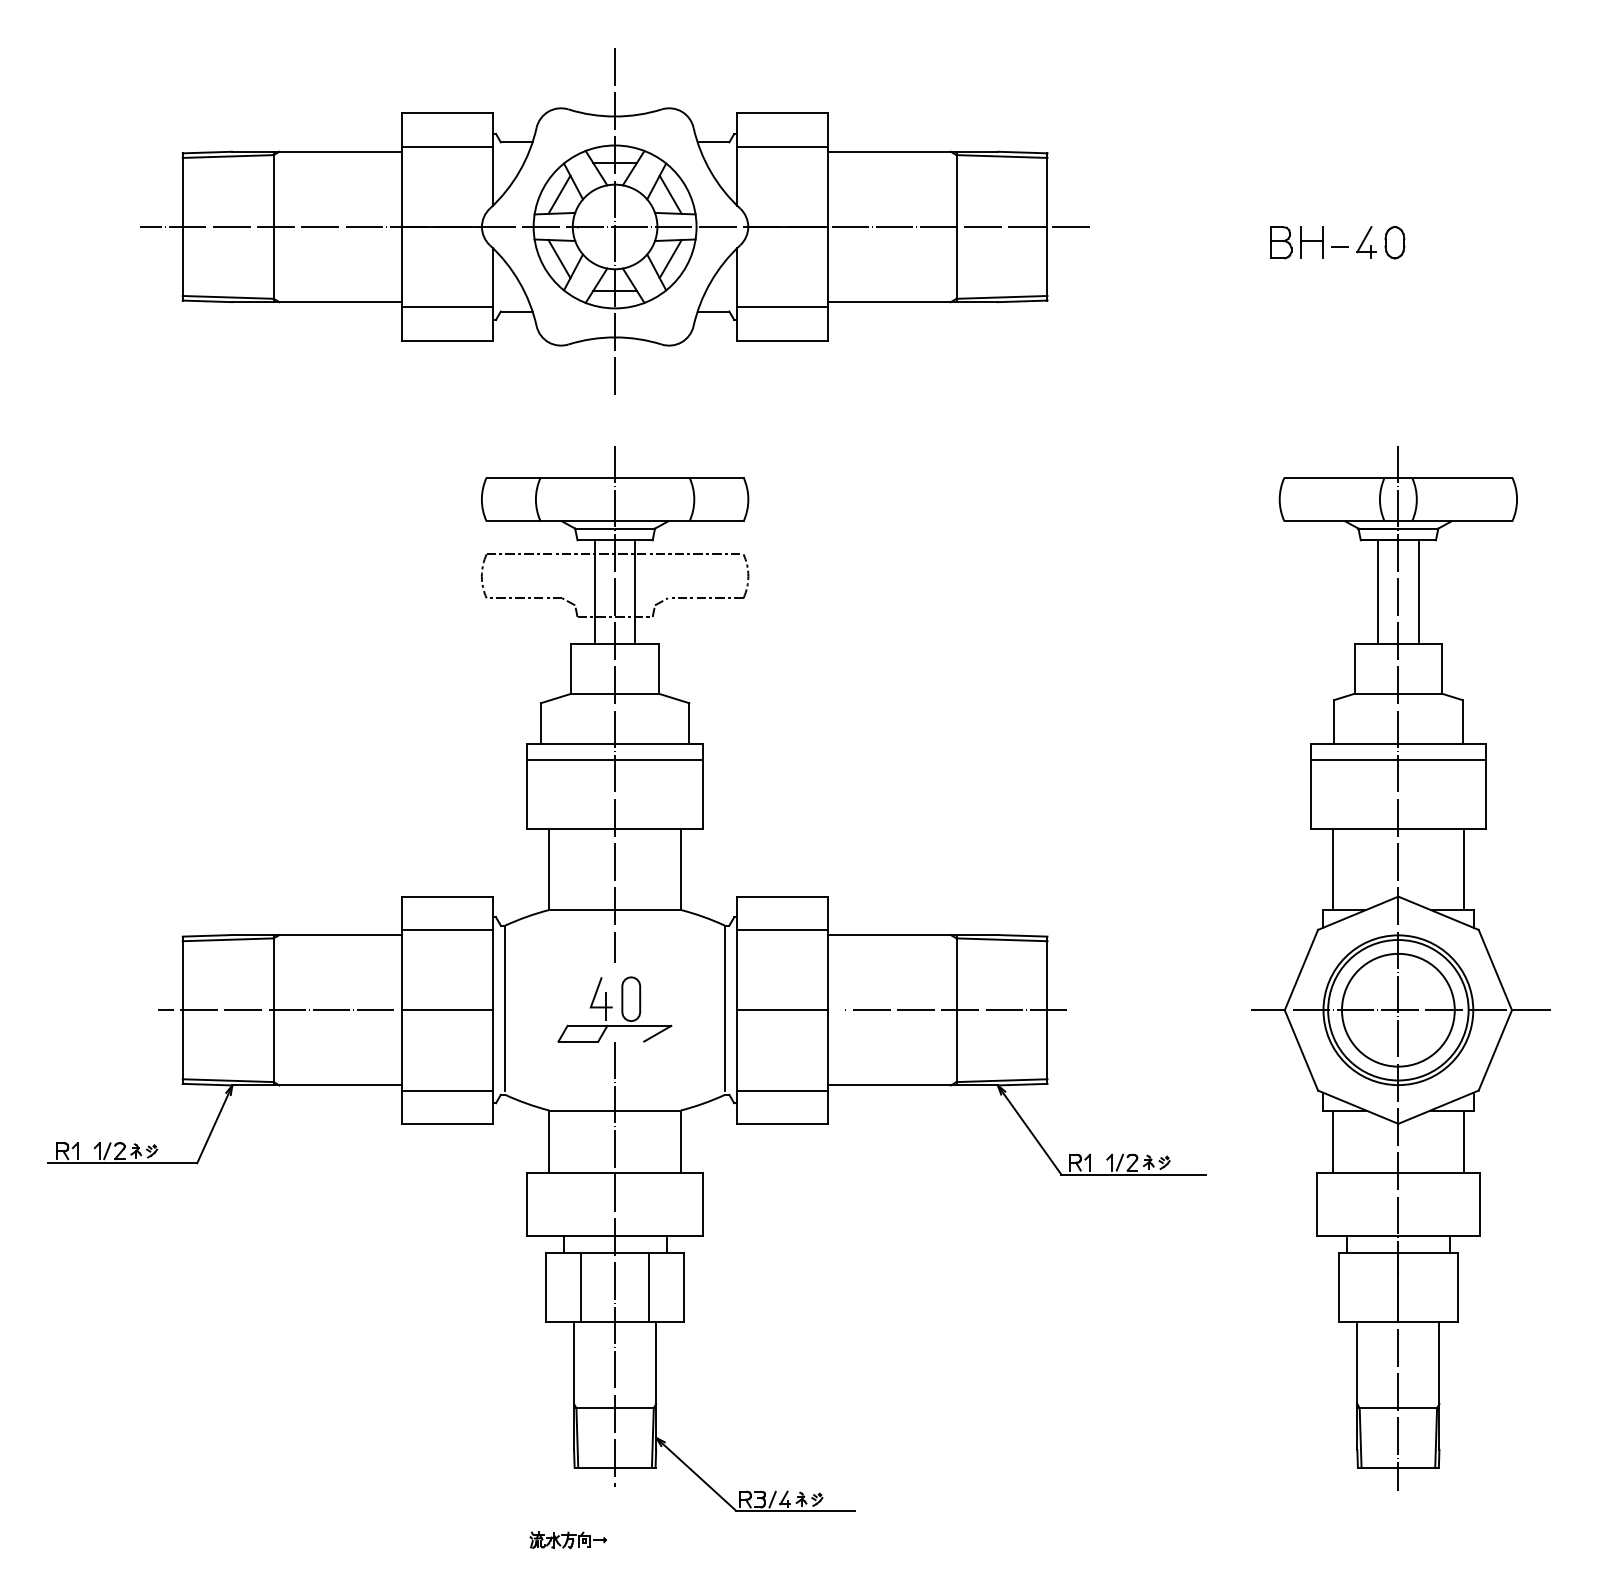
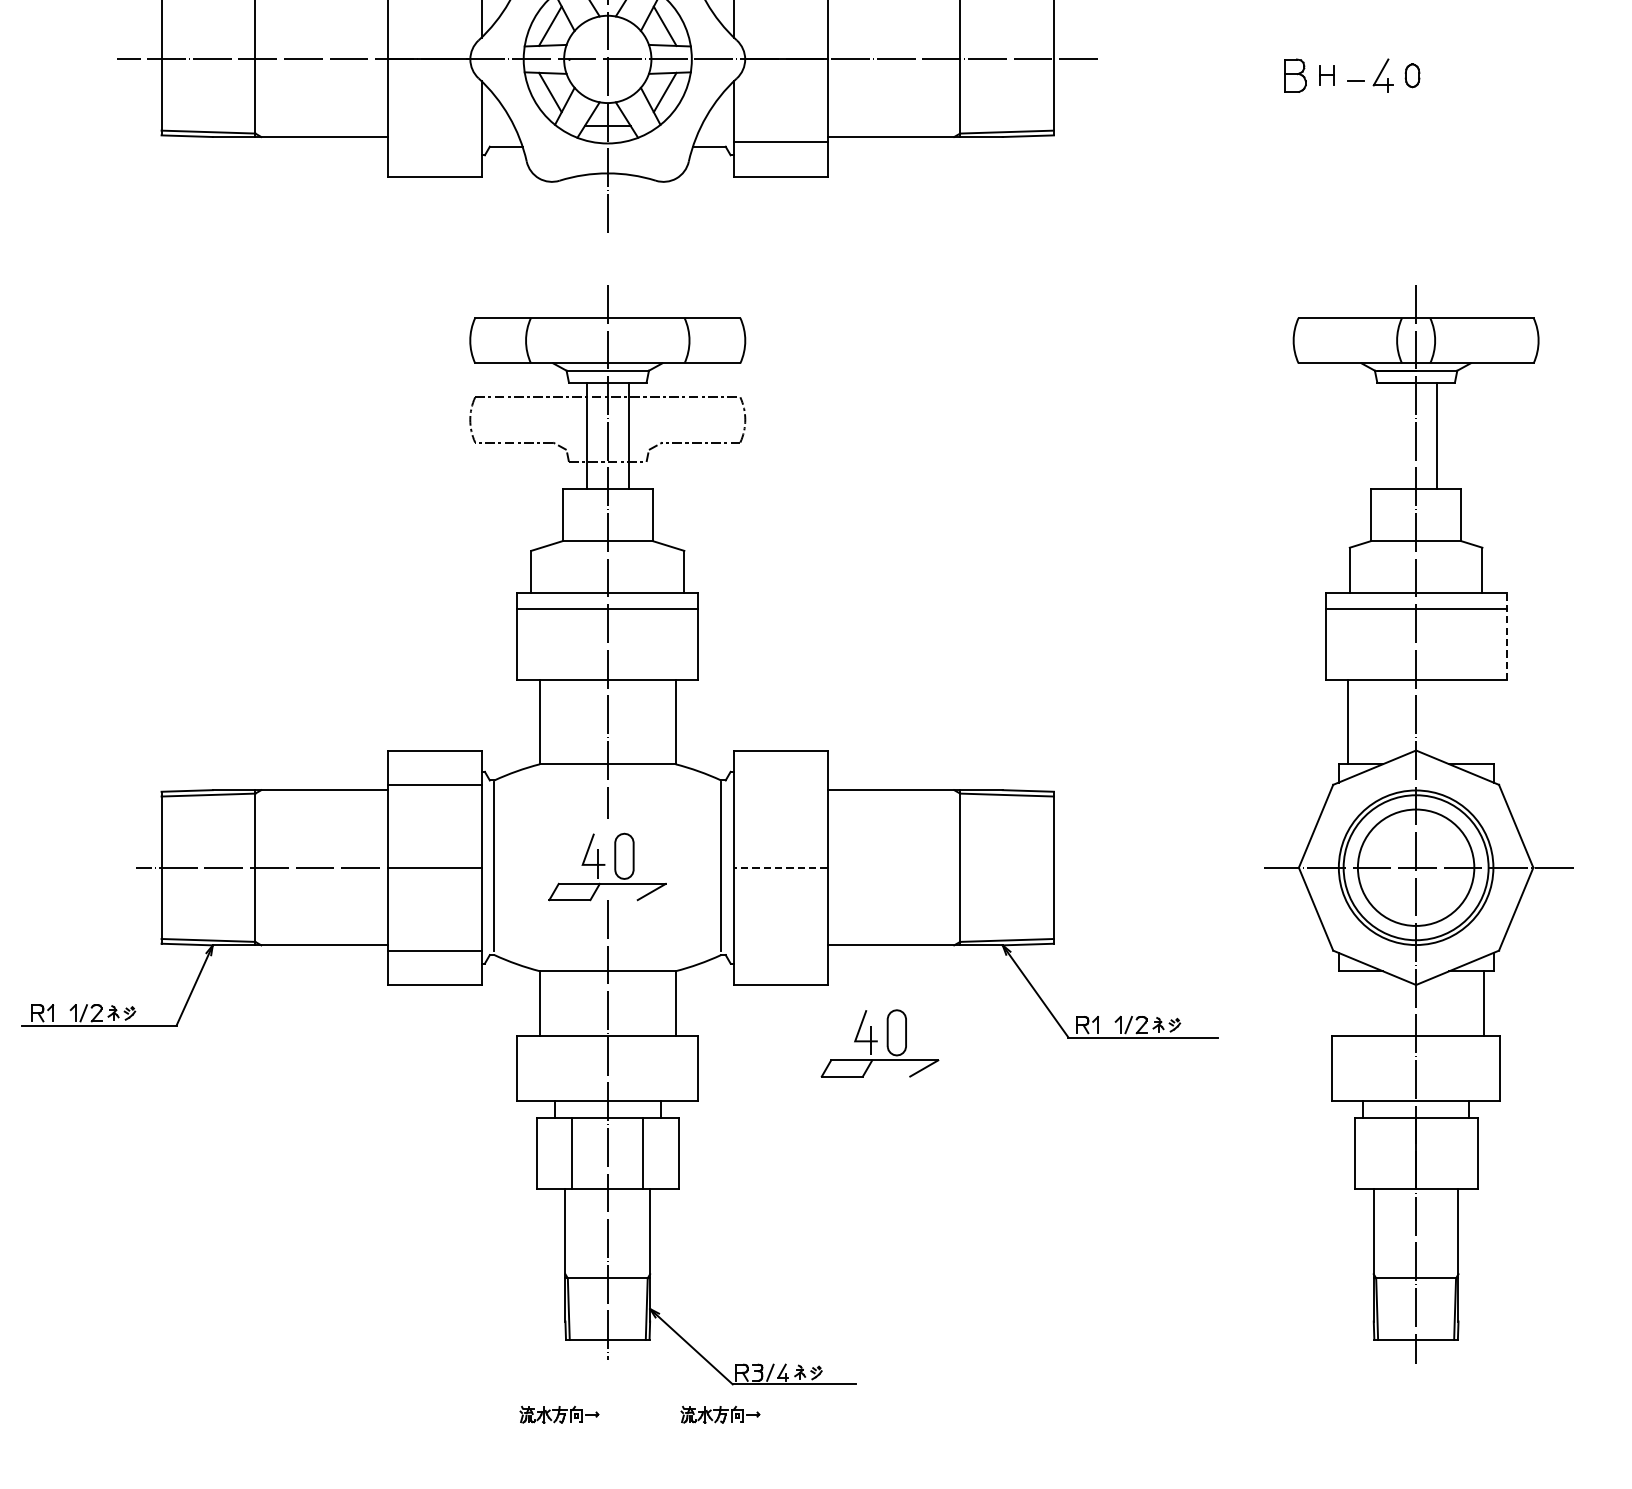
part: (1311, 242) -> (1326, 75), size x0.6
part: (1394, 242) -> (1412, 75), size x0.7
line: (447, 307) -> (434, 142), removed
line: (1378, 591) -> (1395, 435), removed
line: (1486, 785) -> (1507, 635), solid -> dashed
line: (1464, 868) -> (1484, 721), removed
line: (782, 929) -> (780, 784), removed
line: (782, 1010) -> (780, 868), solid -> dashed
line: (956, 1010) -> (960, 868), removed
line: (782, 1090) -> (780, 950), removed
line: (1332, 1141) -> (1348, 1003), removed
part: (878, 1180) -> (879, 1043), added
part: (723, 1540) -> (719, 1414), added

